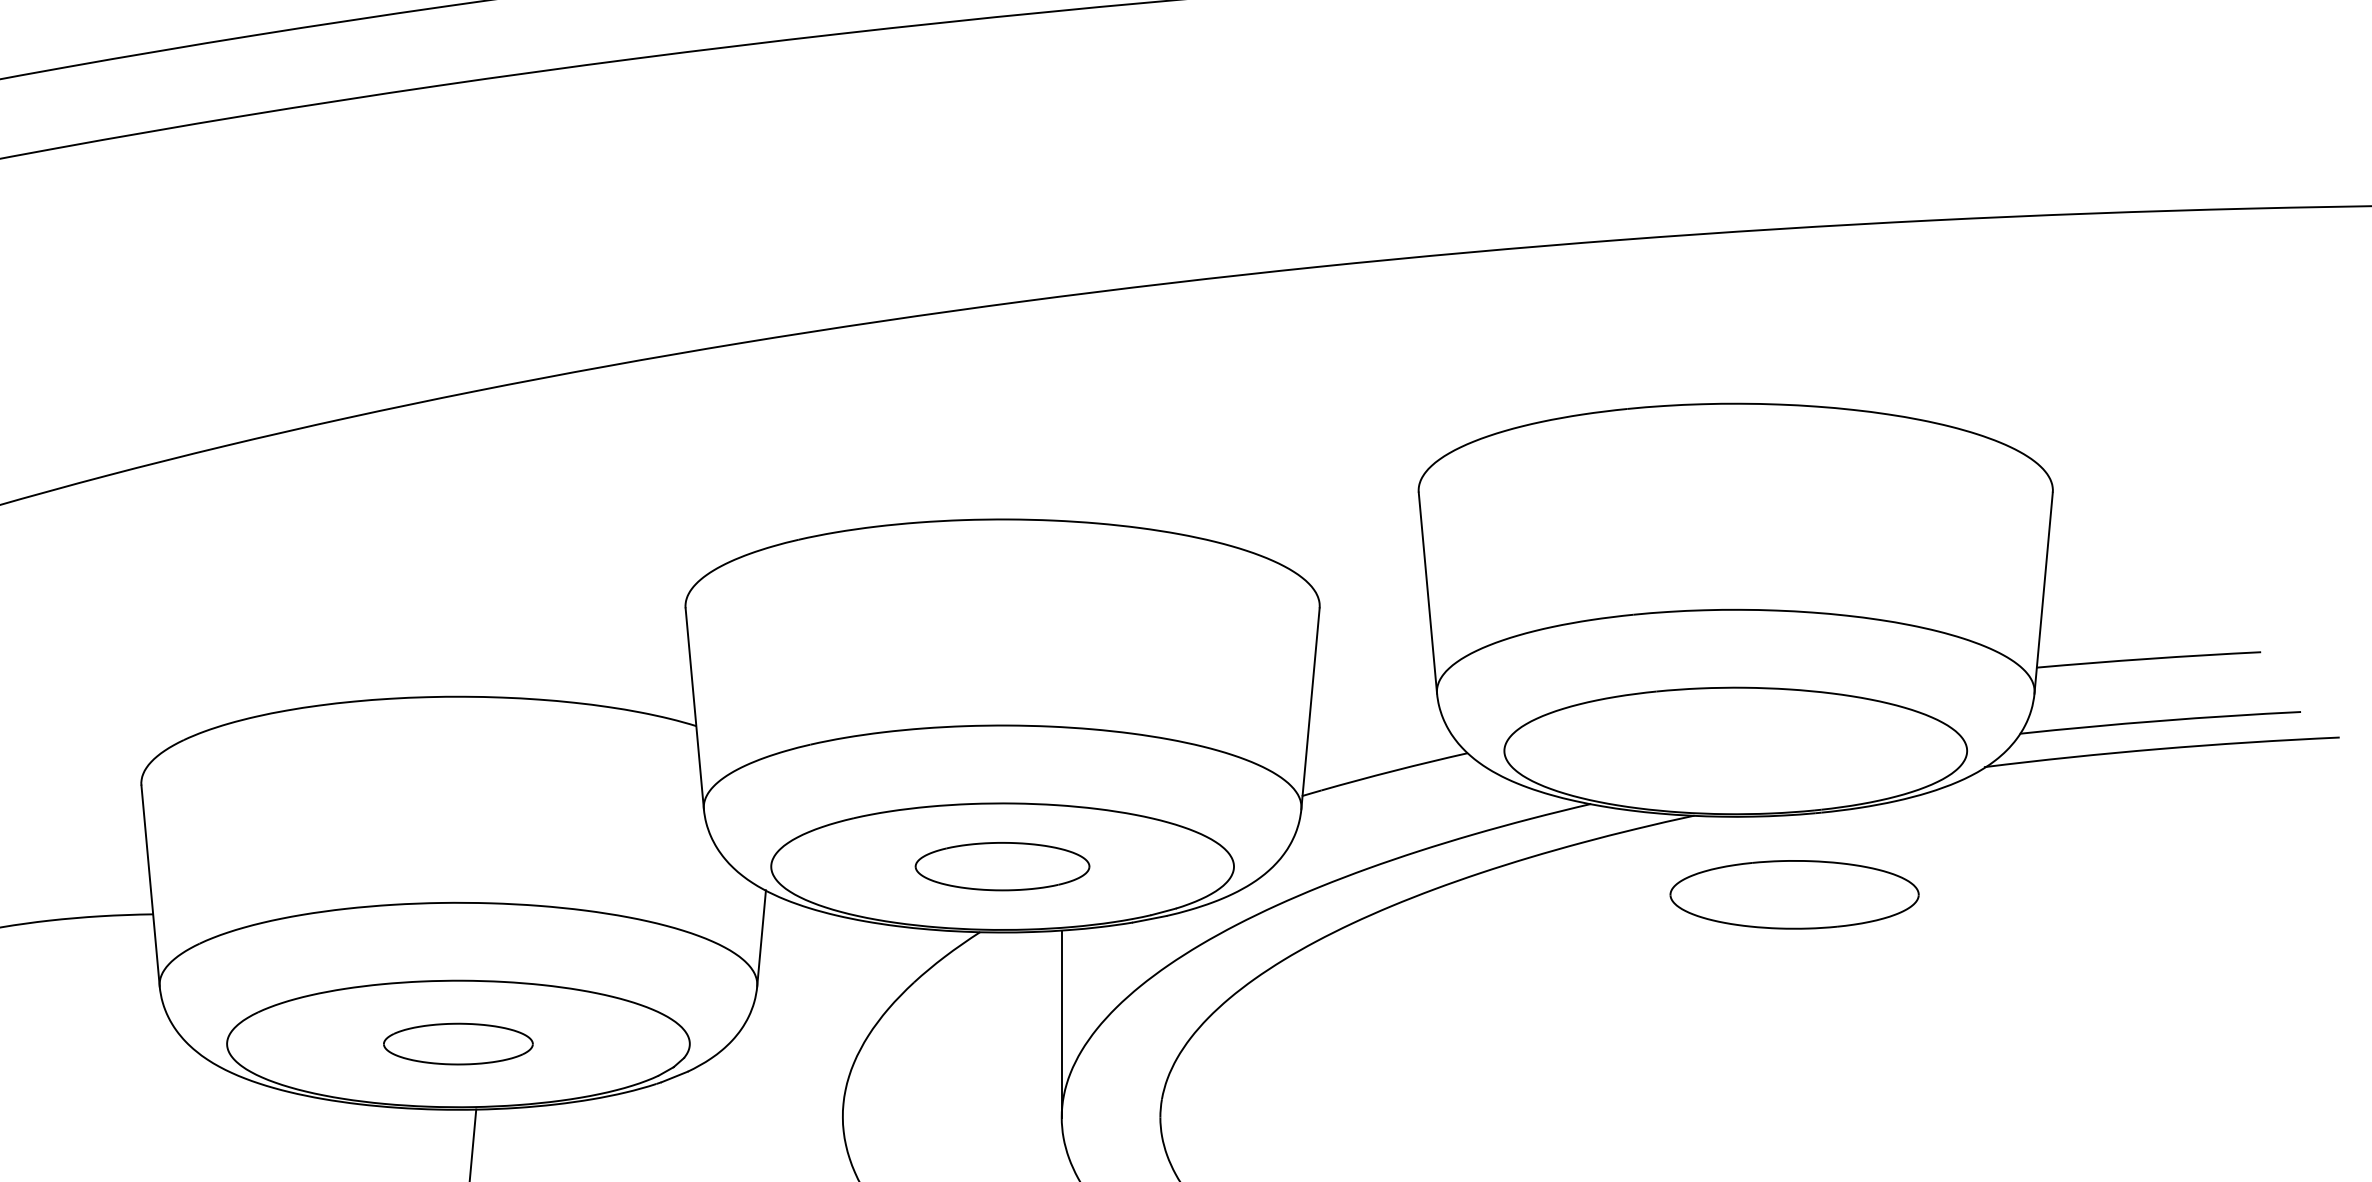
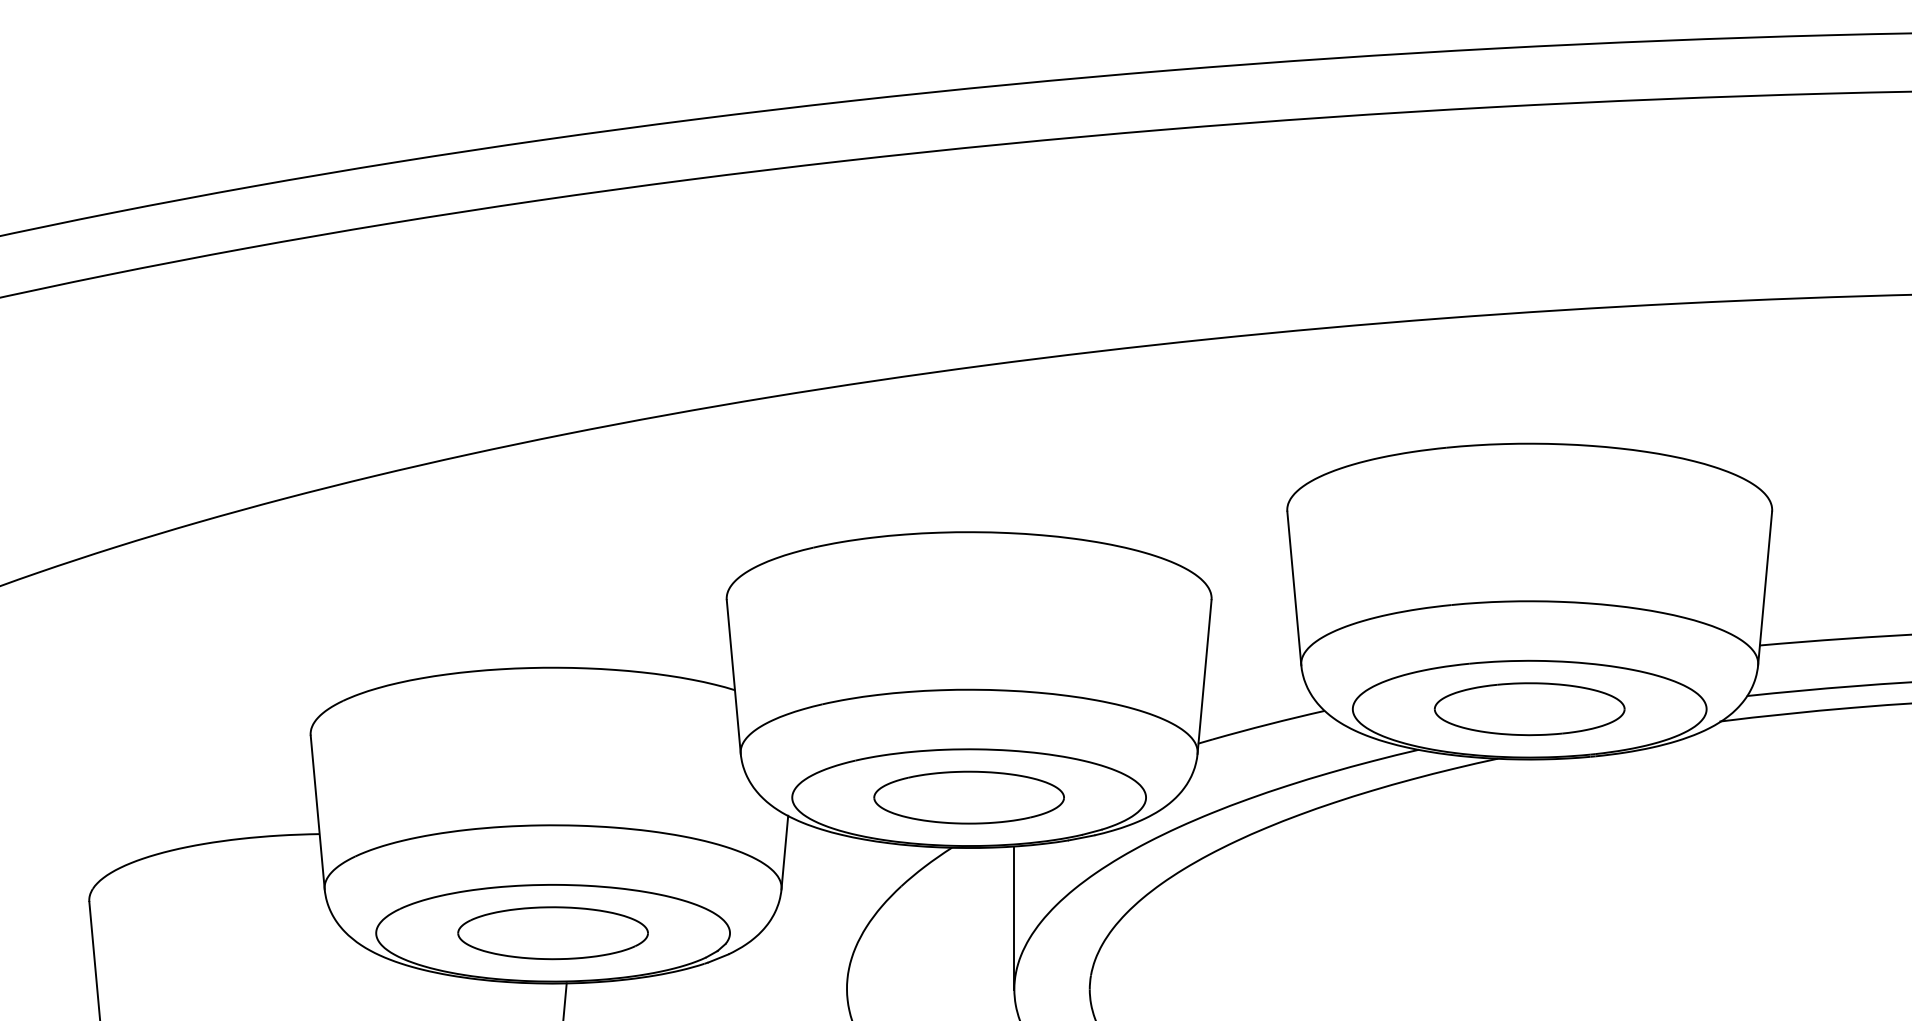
part: (1001, 866) -> (968, 797), size x1.43
part: (1794, 895) -> (1529, 709), moved
part: (457, 1044) -> (552, 933), size x1.67

